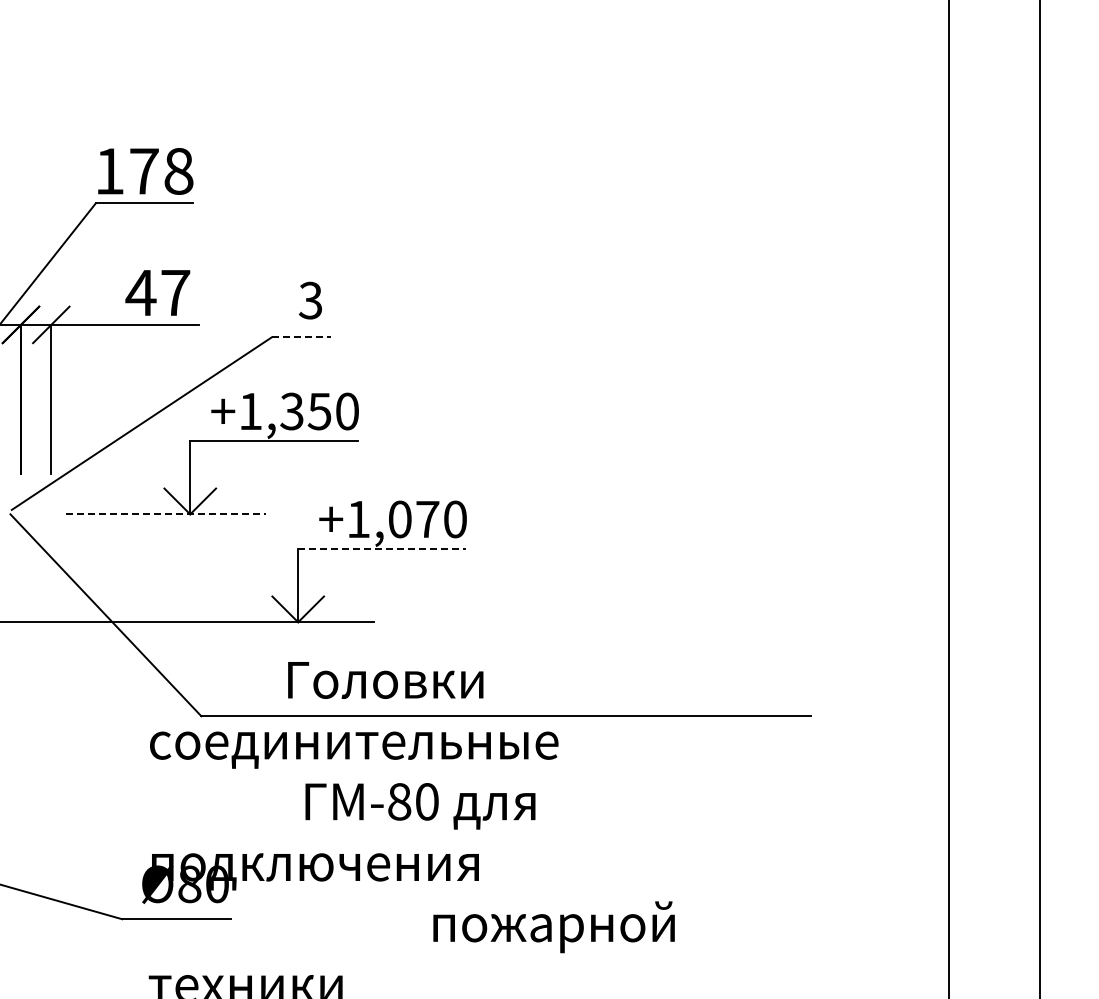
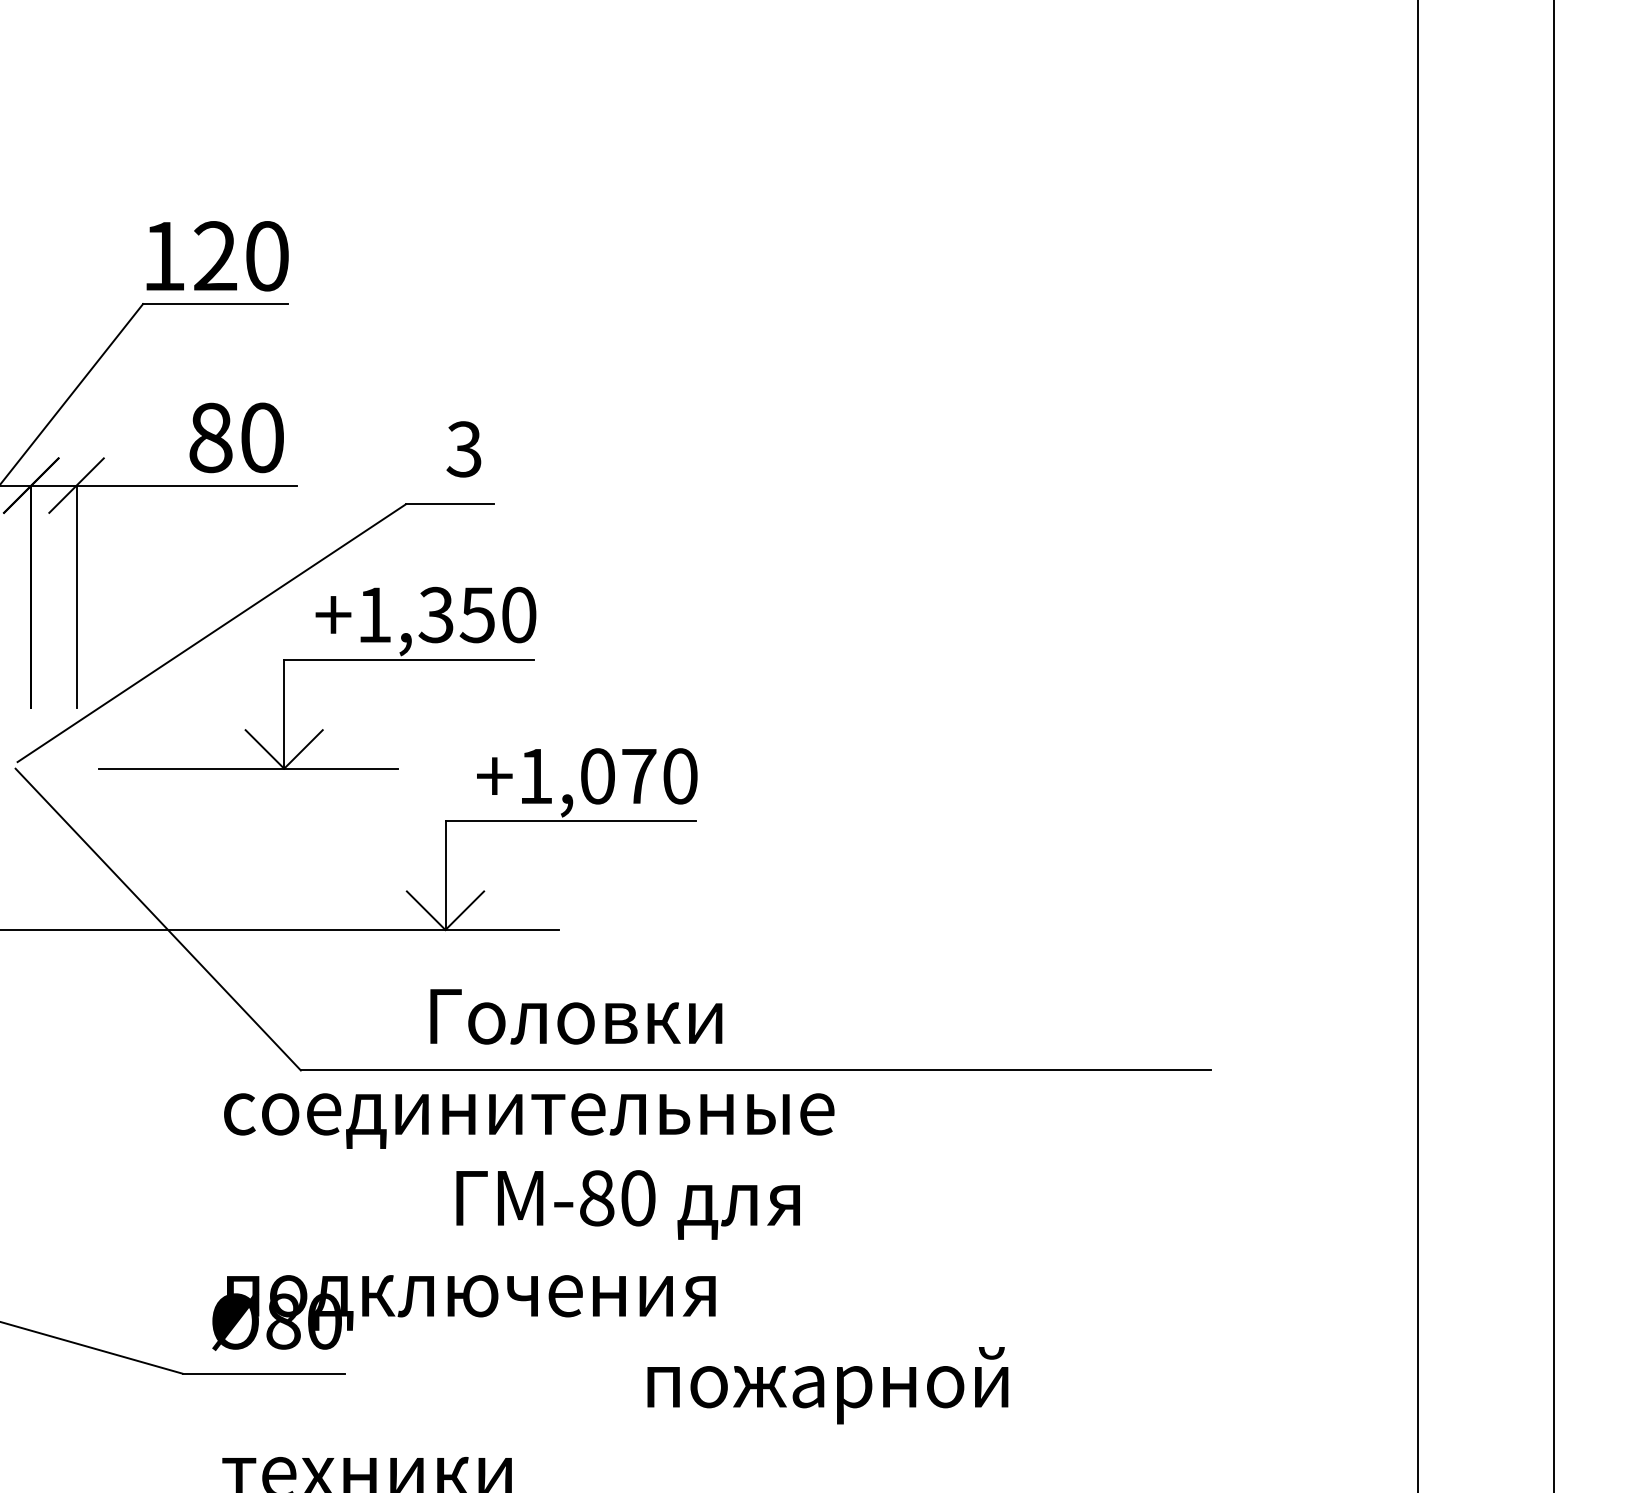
text: (161, 170) -> (241, 254), 178 -> 120
text: (157, 292) -> (235, 437), 47 -> 80
line: (301, 337) -> (450, 504), dashed -> solid
line: (166, 514) -> (248, 768), dashed -> solid
line: (381, 549) -> (569, 821), dashed -> solid

